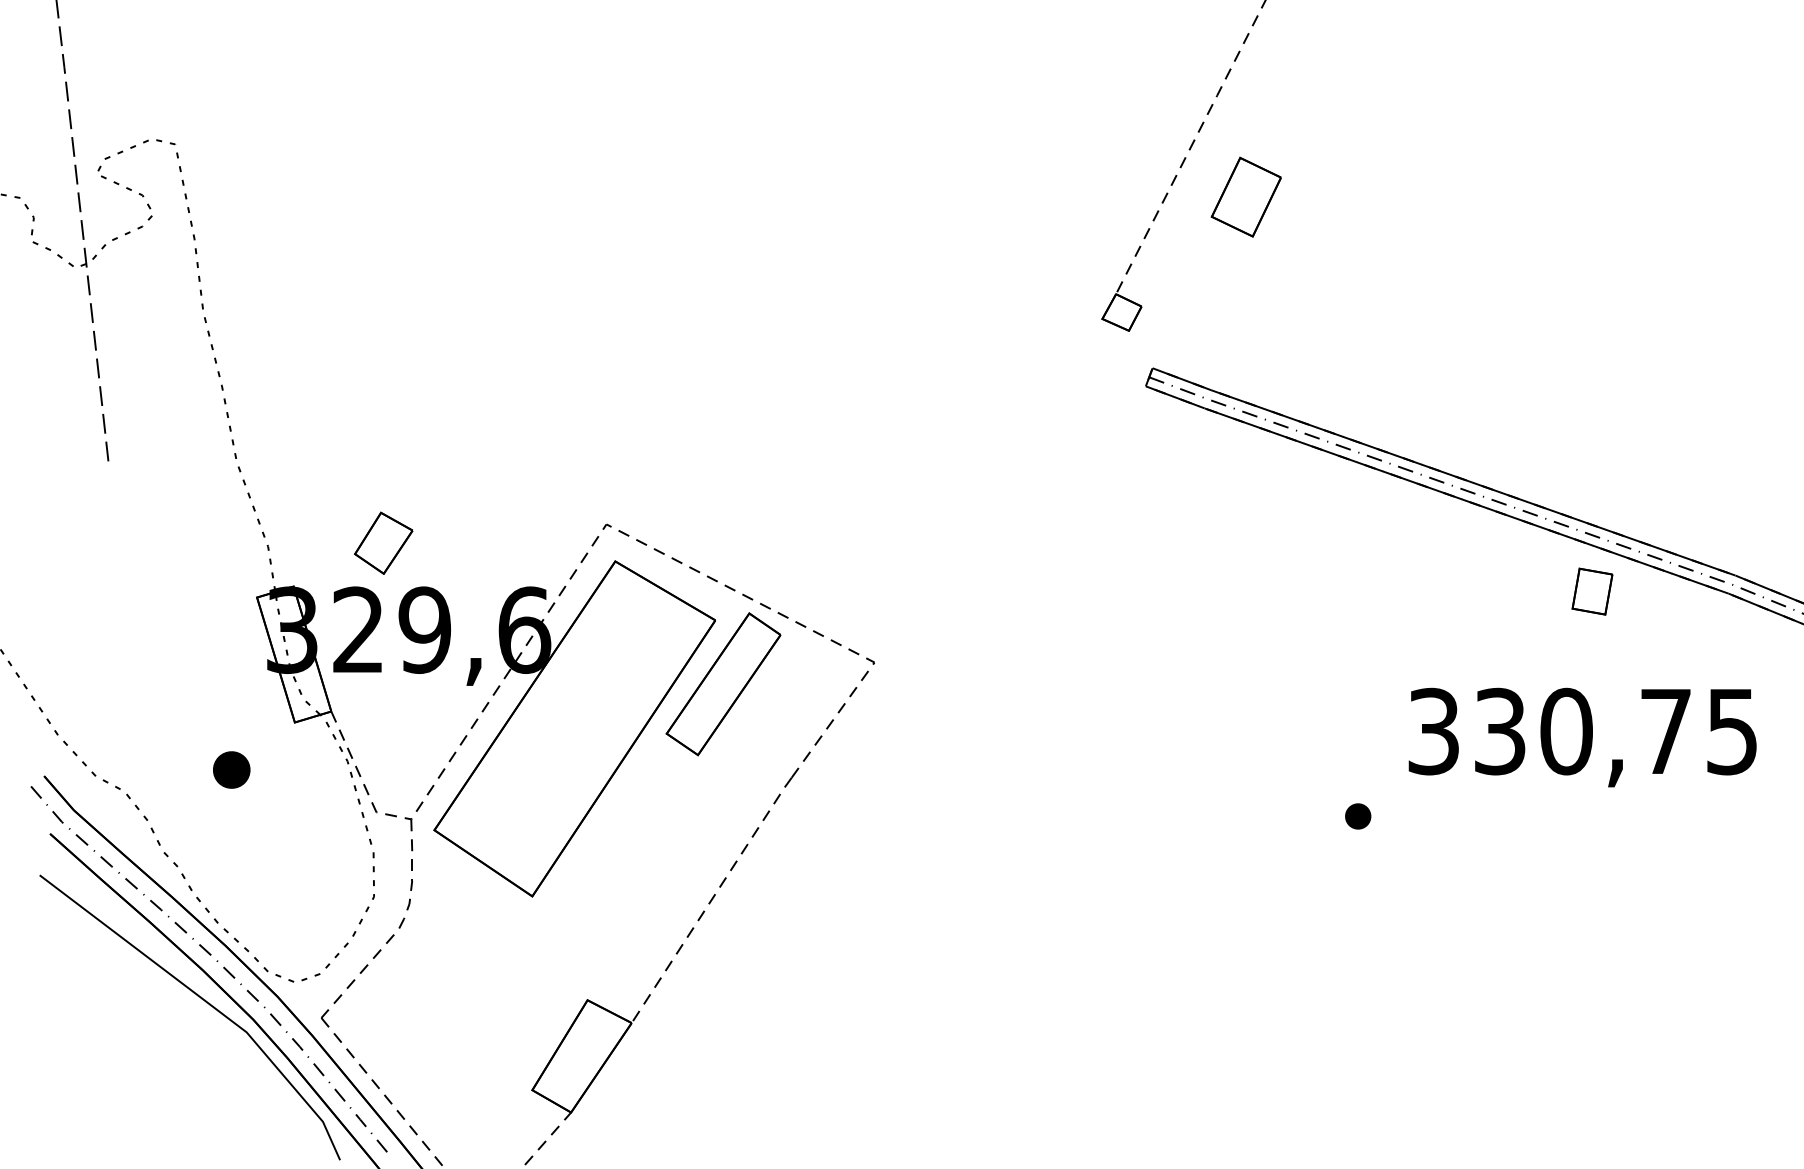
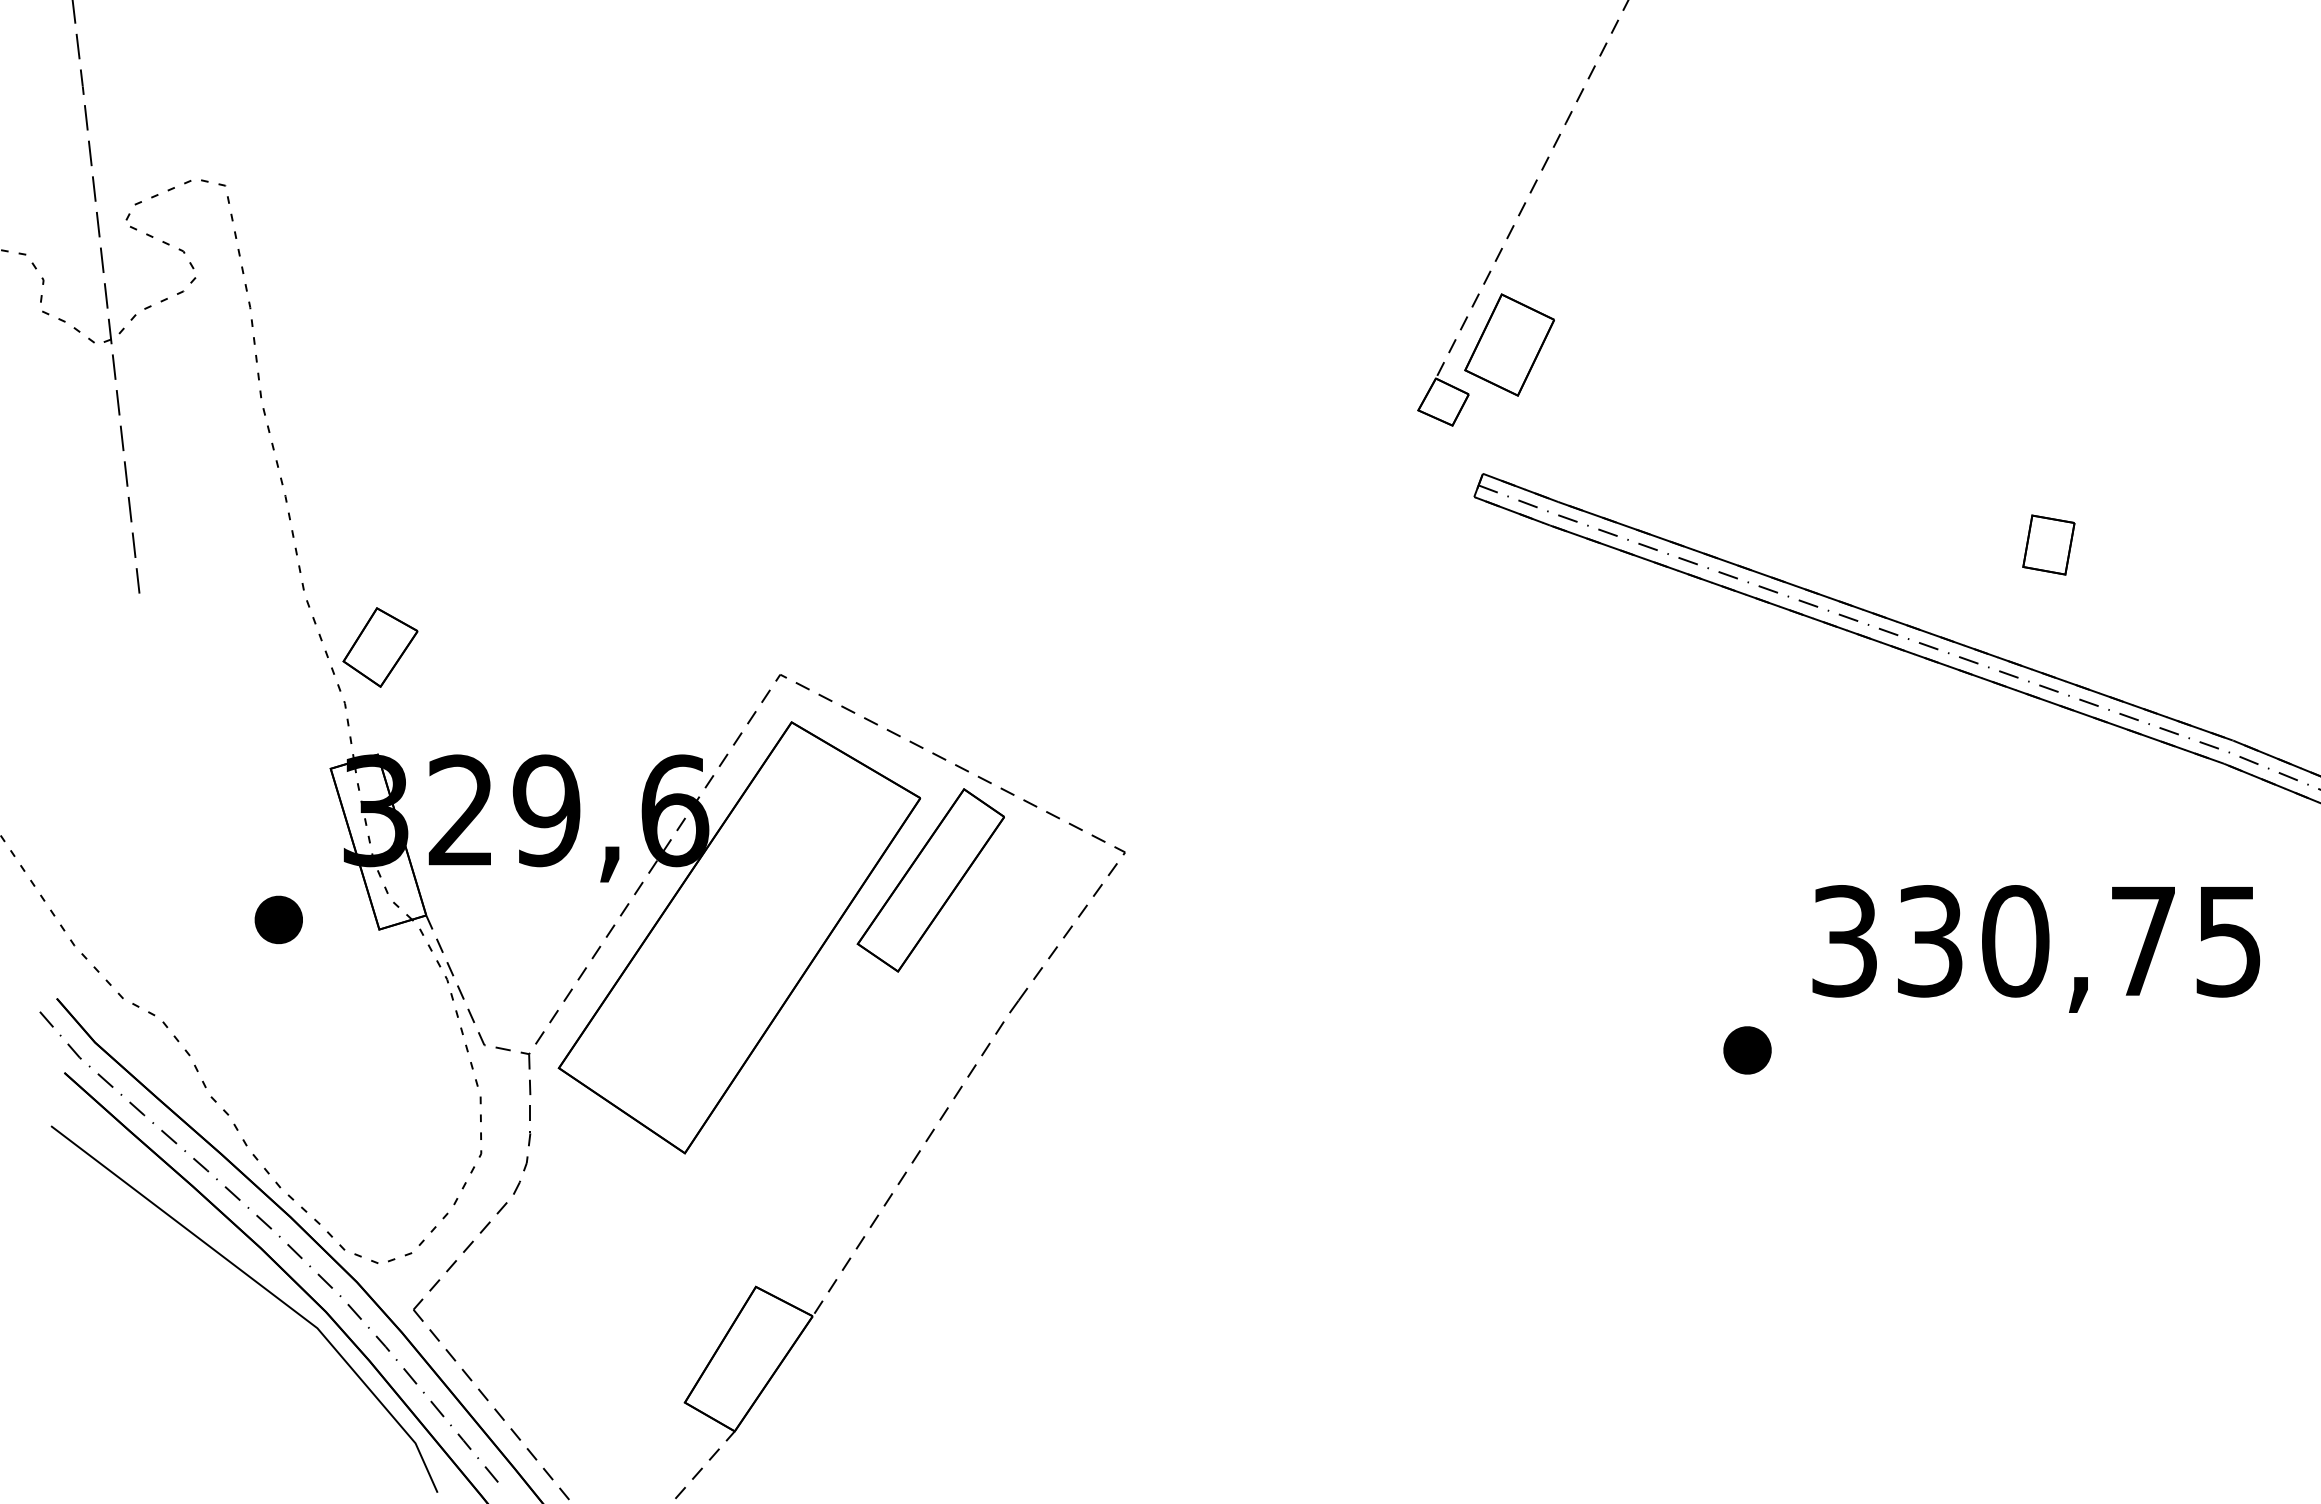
part: (1245, 196) -> (1508, 344), moved
part: (383, 542) -> (380, 646), moved
part: (1592, 591) -> (2048, 544), moved
part: (231, 769) -> (278, 919), moved
part: (1357, 816) -> (1746, 1050), size x1.43

